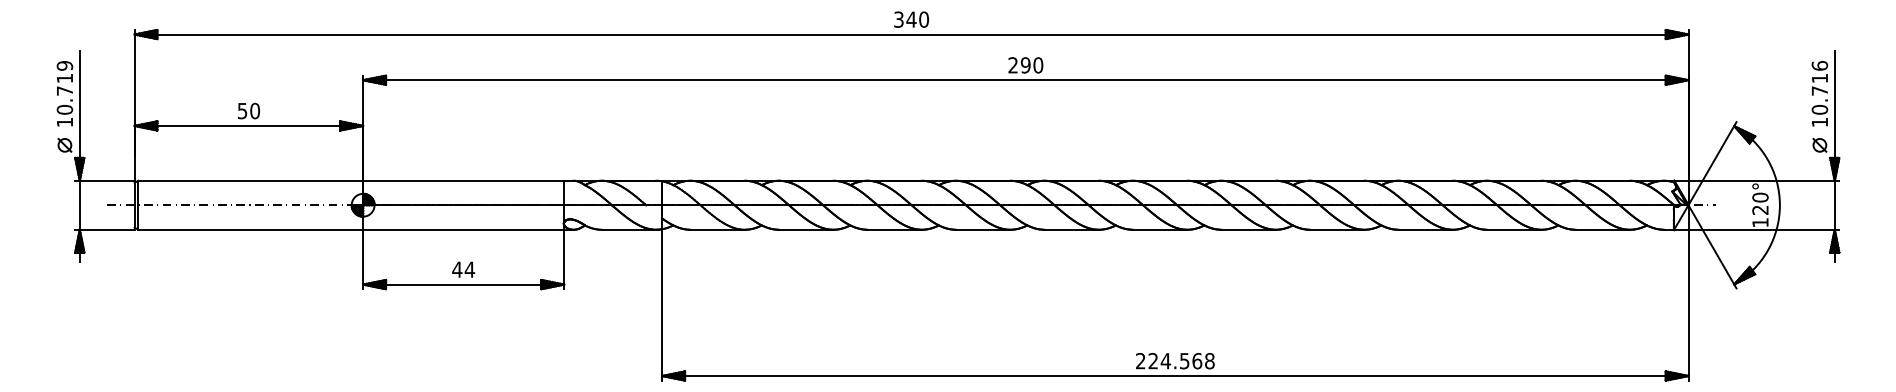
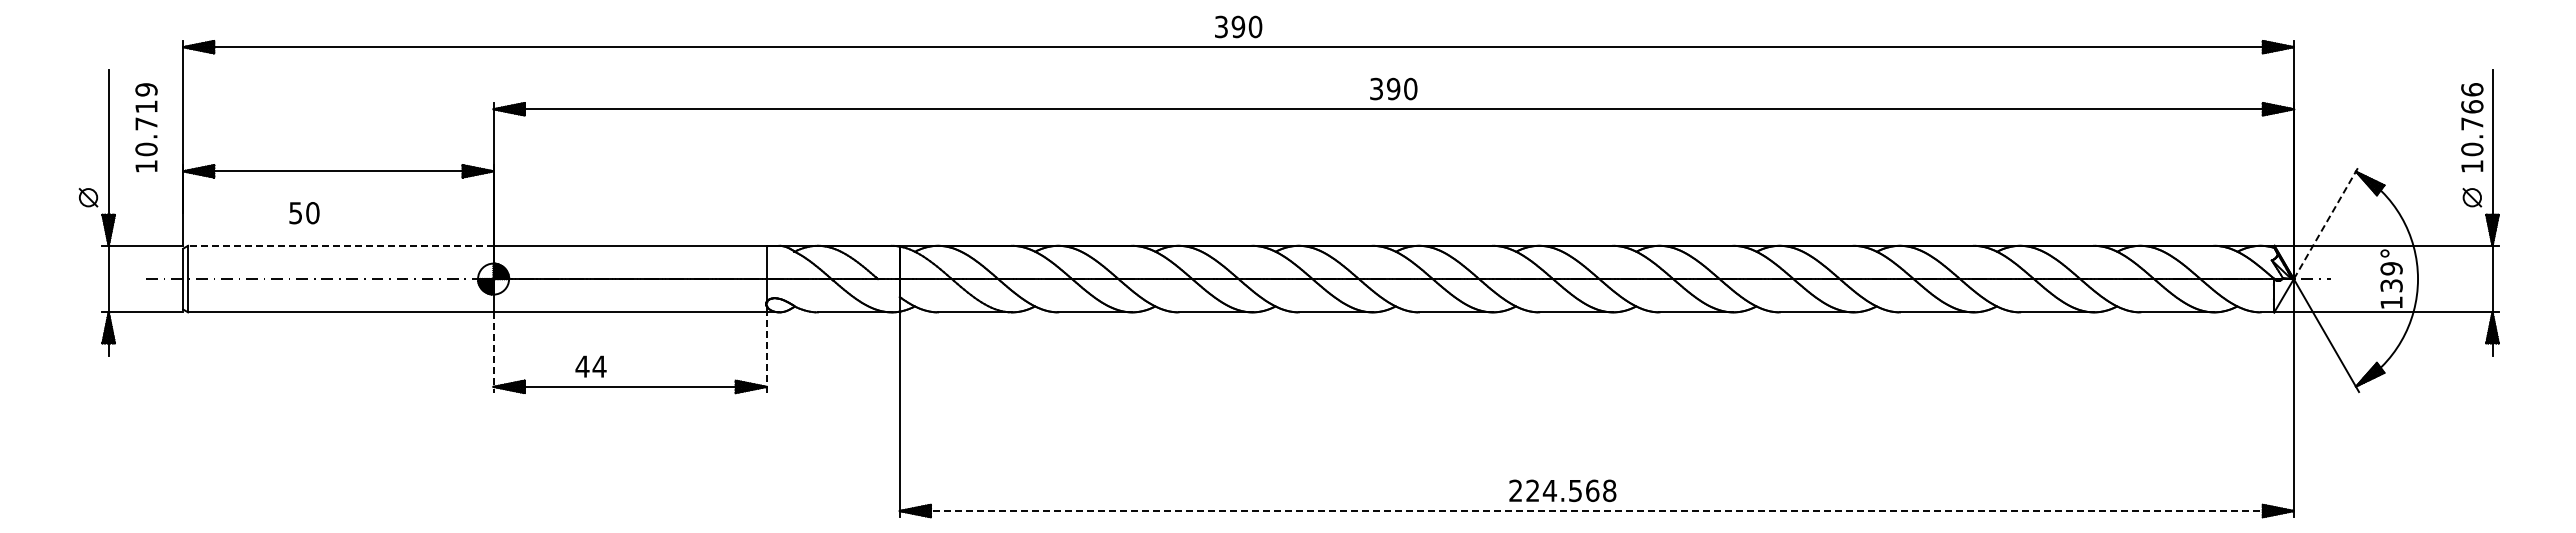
text: (911, 19) -> (1238, 26), 340 -> 390
text: (1013, 65) -> (1376, 89), 290 -> 390
text: (1820, 78) -> (2472, 106), 10.716 -> 10.766
text: (64, 93) -> (146, 127), moved
text: (248, 111) -> (304, 213), moved
line: (1712, 163) -> (2326, 222), solid -> dashed
line: (250, 180) -> (340, 245), solid -> dashed
text: (1760, 204) -> (2391, 277), 120° -> 139°
line: (564, 259) -> (766, 352), solid -> dashed
line: (363, 260) -> (493, 353), solid -> dashed
text: (463, 269) -> (590, 366), moved
text: (1175, 360) -> (1562, 490), moved
line: (1175, 376) -> (1597, 511), solid -> dashed

